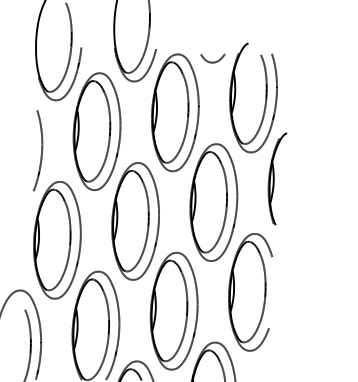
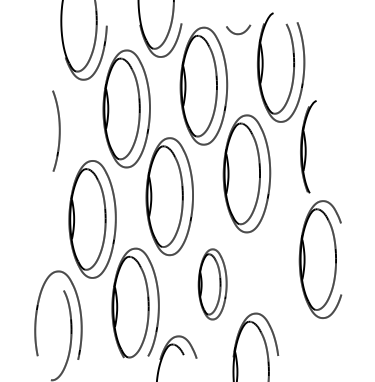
curve: (40, 150) -> (58, 130), moved
part: (249, 292) -> (320, 259), moved
part: (173, 311) -> (212, 284), size x0.6

